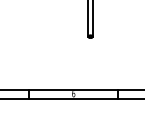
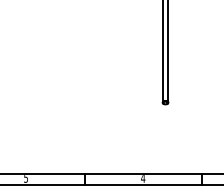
text: (73, 94) -> (143, 178), 6 -> 4

